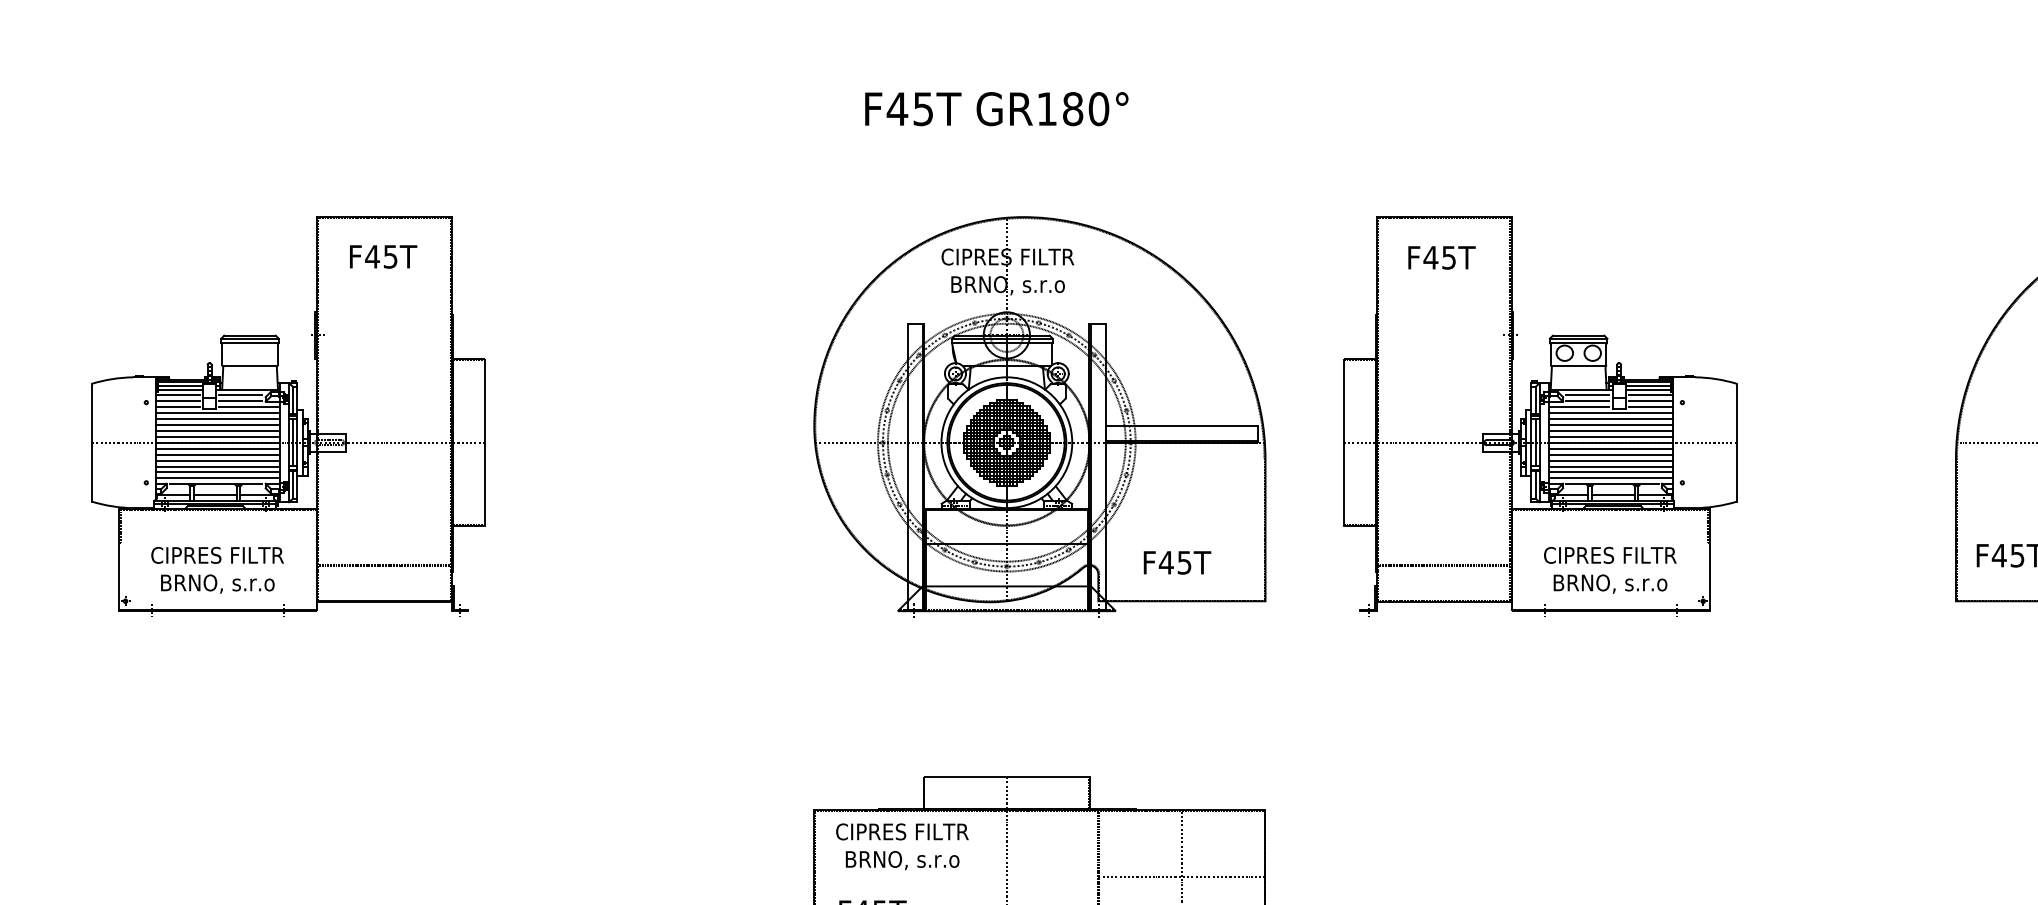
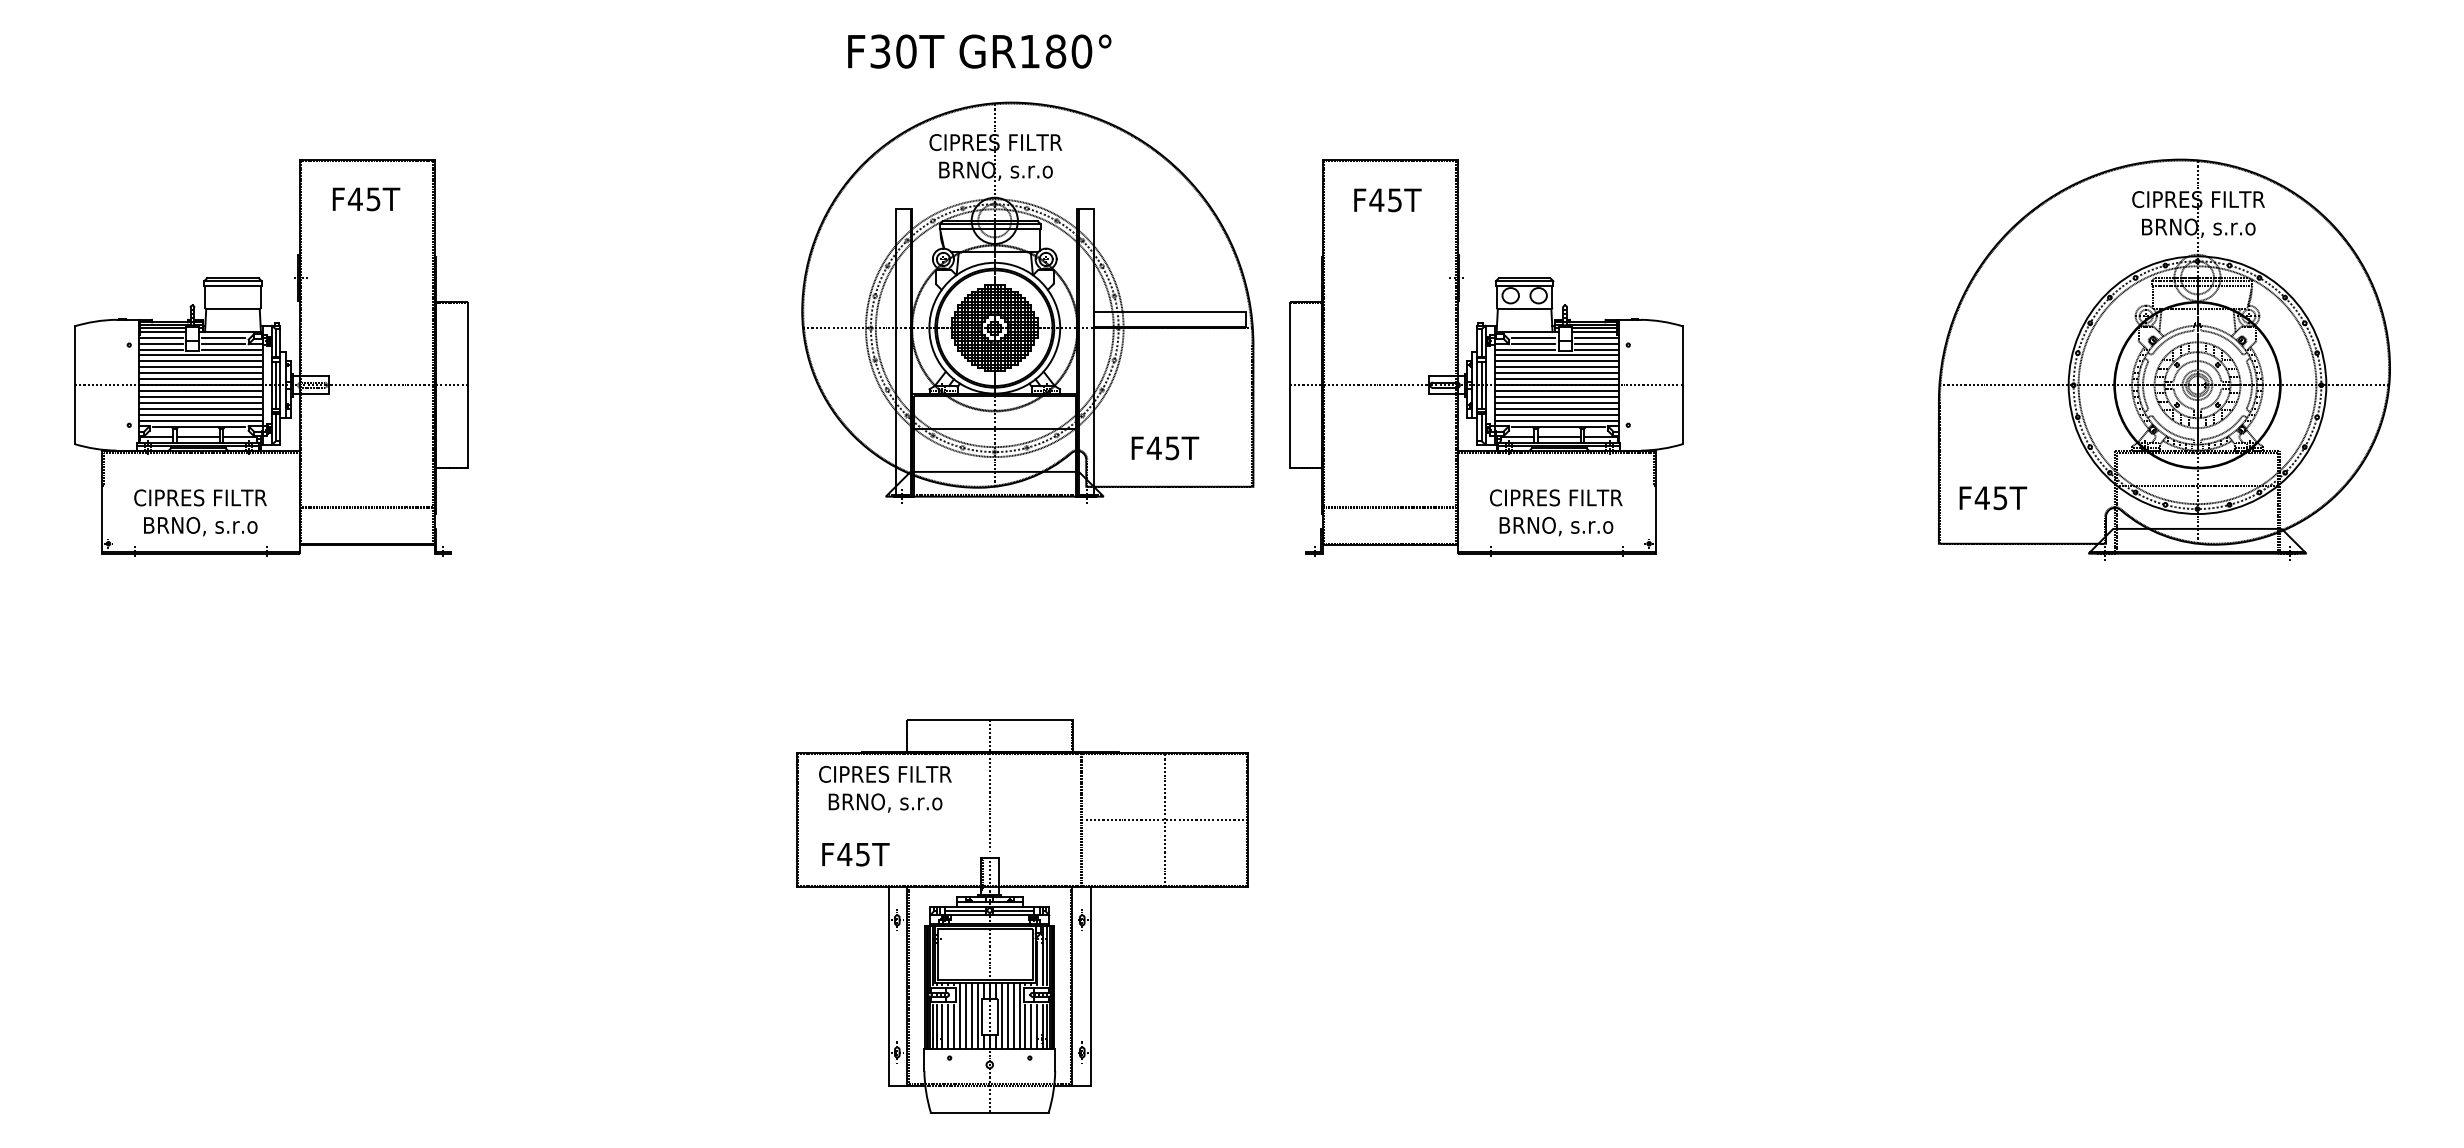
text: (909, 109) -> (892, 51), F45T -> F30T
part: (1540, 415) -> (1486, 357), moved
part: (1039, 417) -> (1027, 302), moved

